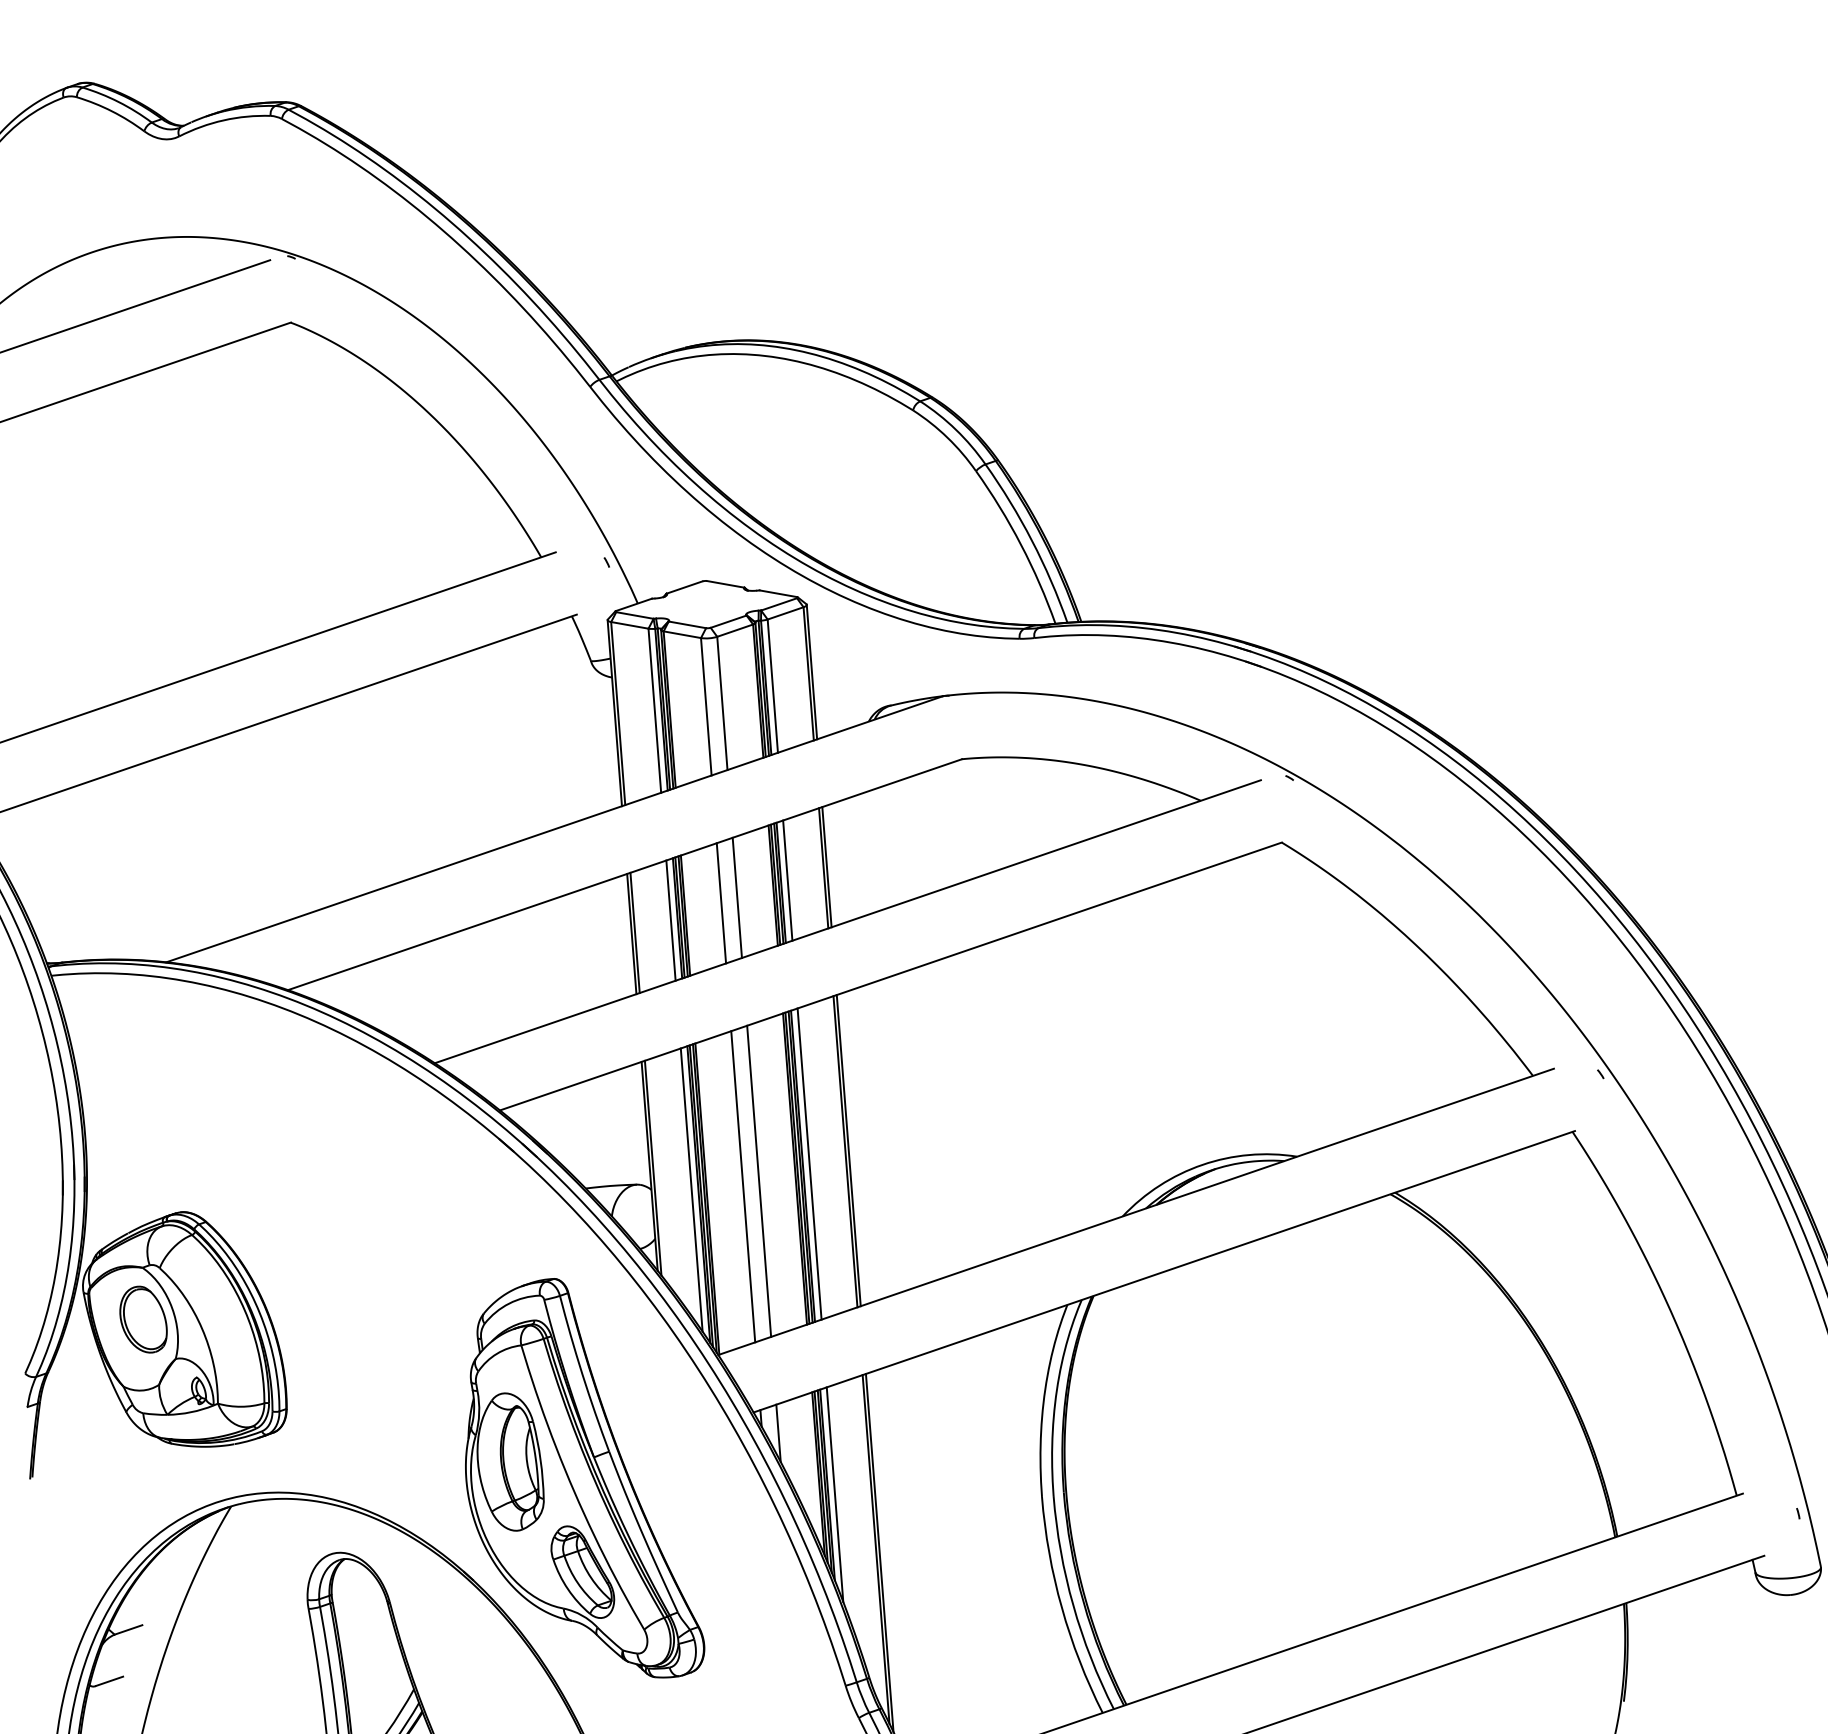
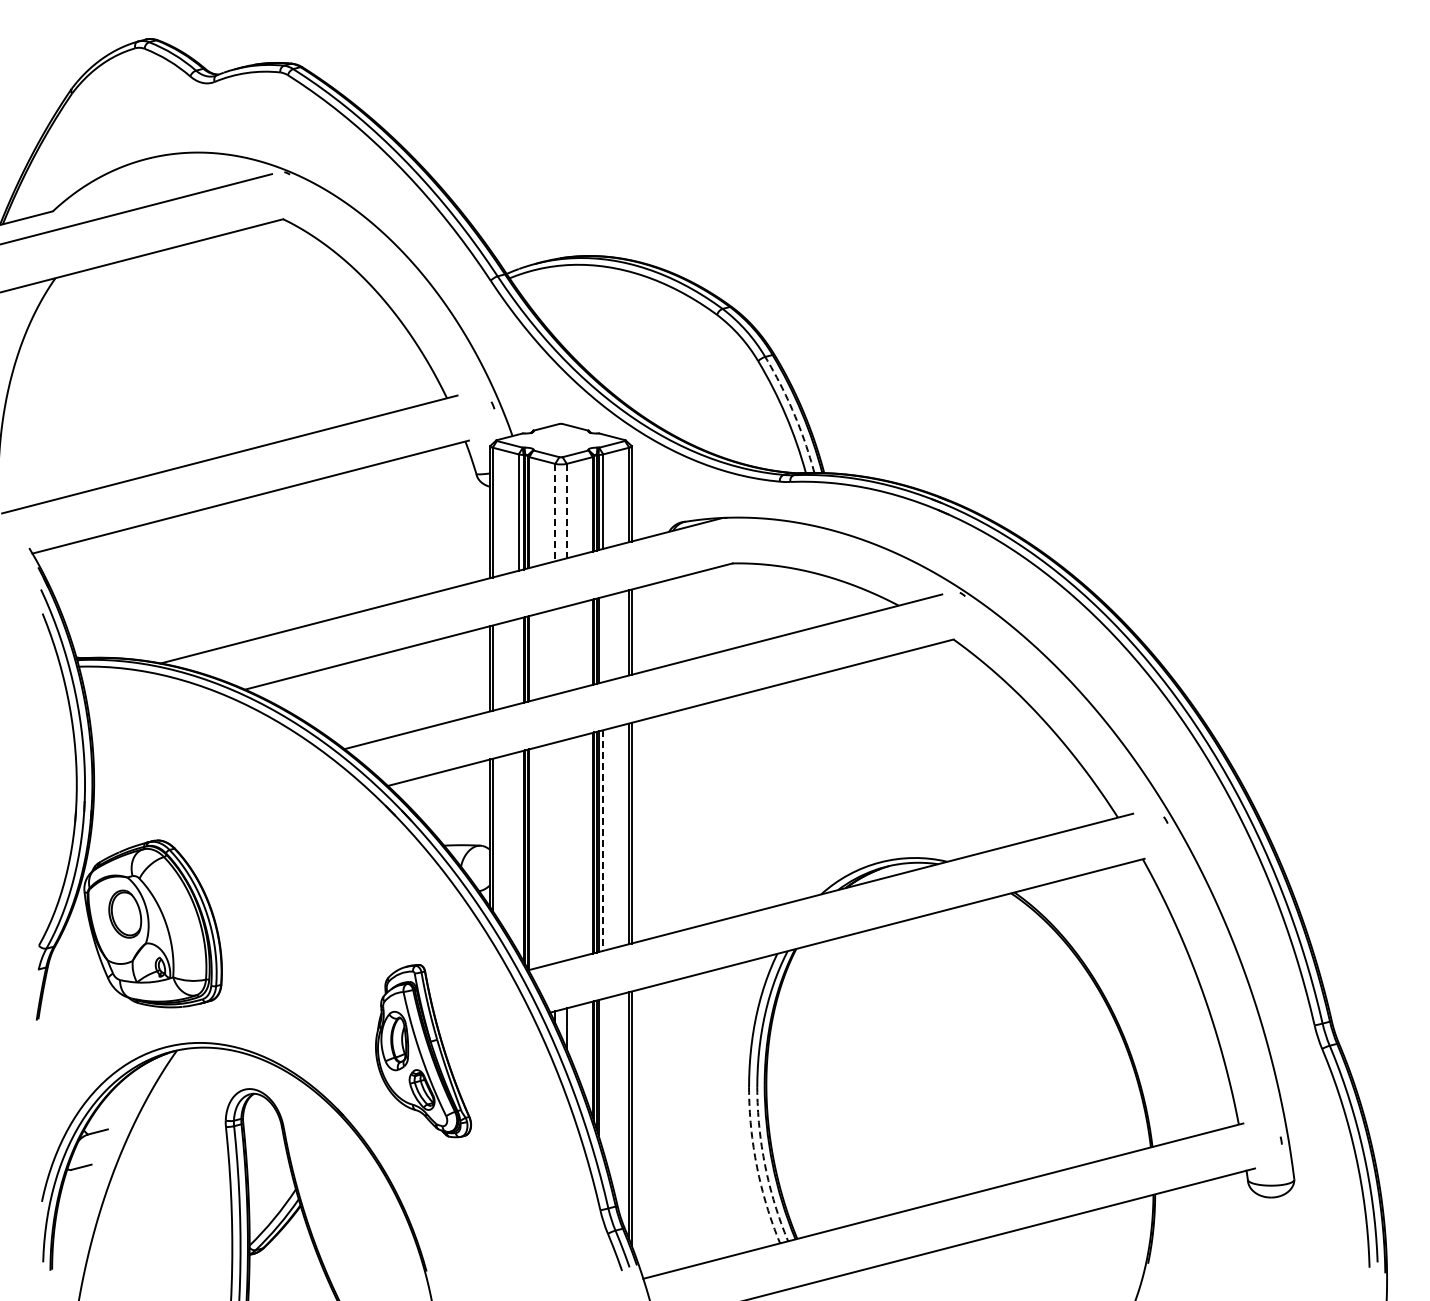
arc: (1031, 541) -> (793, 413), solid -> dashed
line: (722, 704) -> (566, 511), solid -> dashed
line: (706, 706) -> (555, 512), solid -> dashed
line: (788, 880) -> (603, 639), removed
line: (736, 897) -> (566, 648), removed
line: (721, 902) -> (555, 651), removed
line: (670, 920) -> (518, 661), removed
line: (810, 1165) -> (603, 841), solid -> dashed
line: (758, 1180) -> (566, 849), removed
line: (743, 1186) -> (555, 852), removed
line: (691, 1190) -> (518, 852), removed
part: (578, 1479) -> (423, 1050), size x0.6
line: (835, 1493) -> (603, 1074), removed
arc: (1073, 1606) -> (765, 1166), solid -> dashed
arc: (1062, 1608) -> (757, 1167), solid -> dashed

